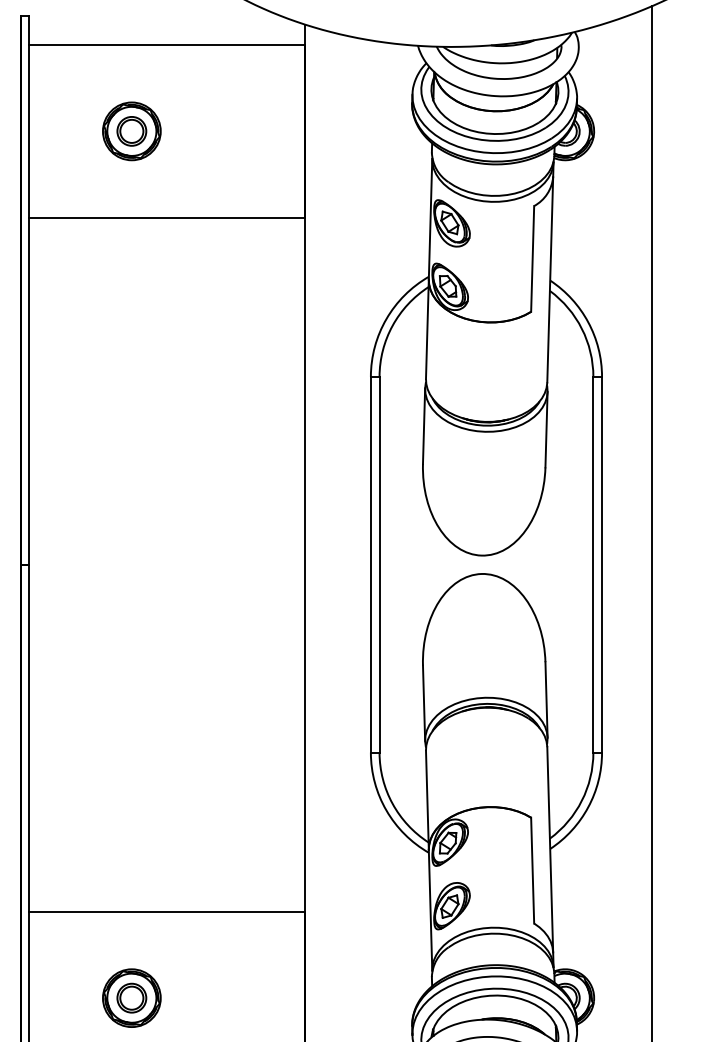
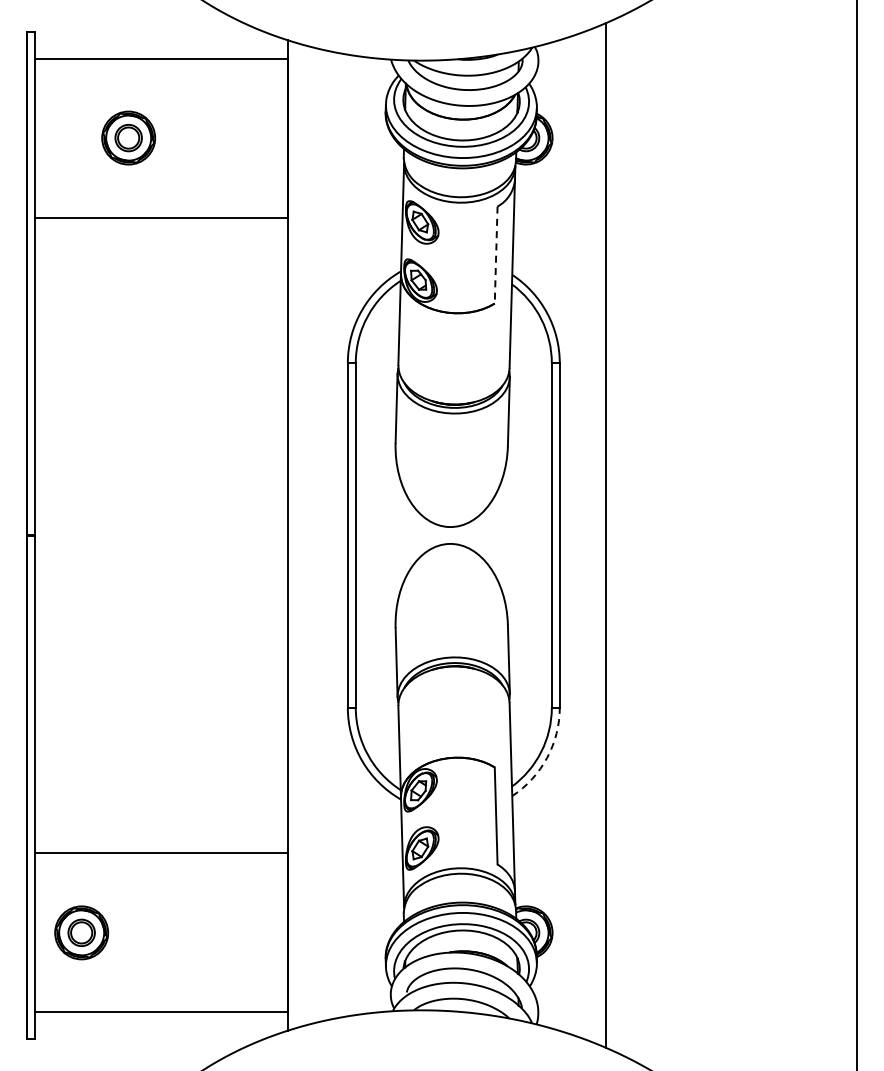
line: (533, 259) -> (496, 255), solid -> dashed
arc: (588, 806) -> (547, 757), solid -> dashed
part: (131, 997) -> (81, 932), moved

